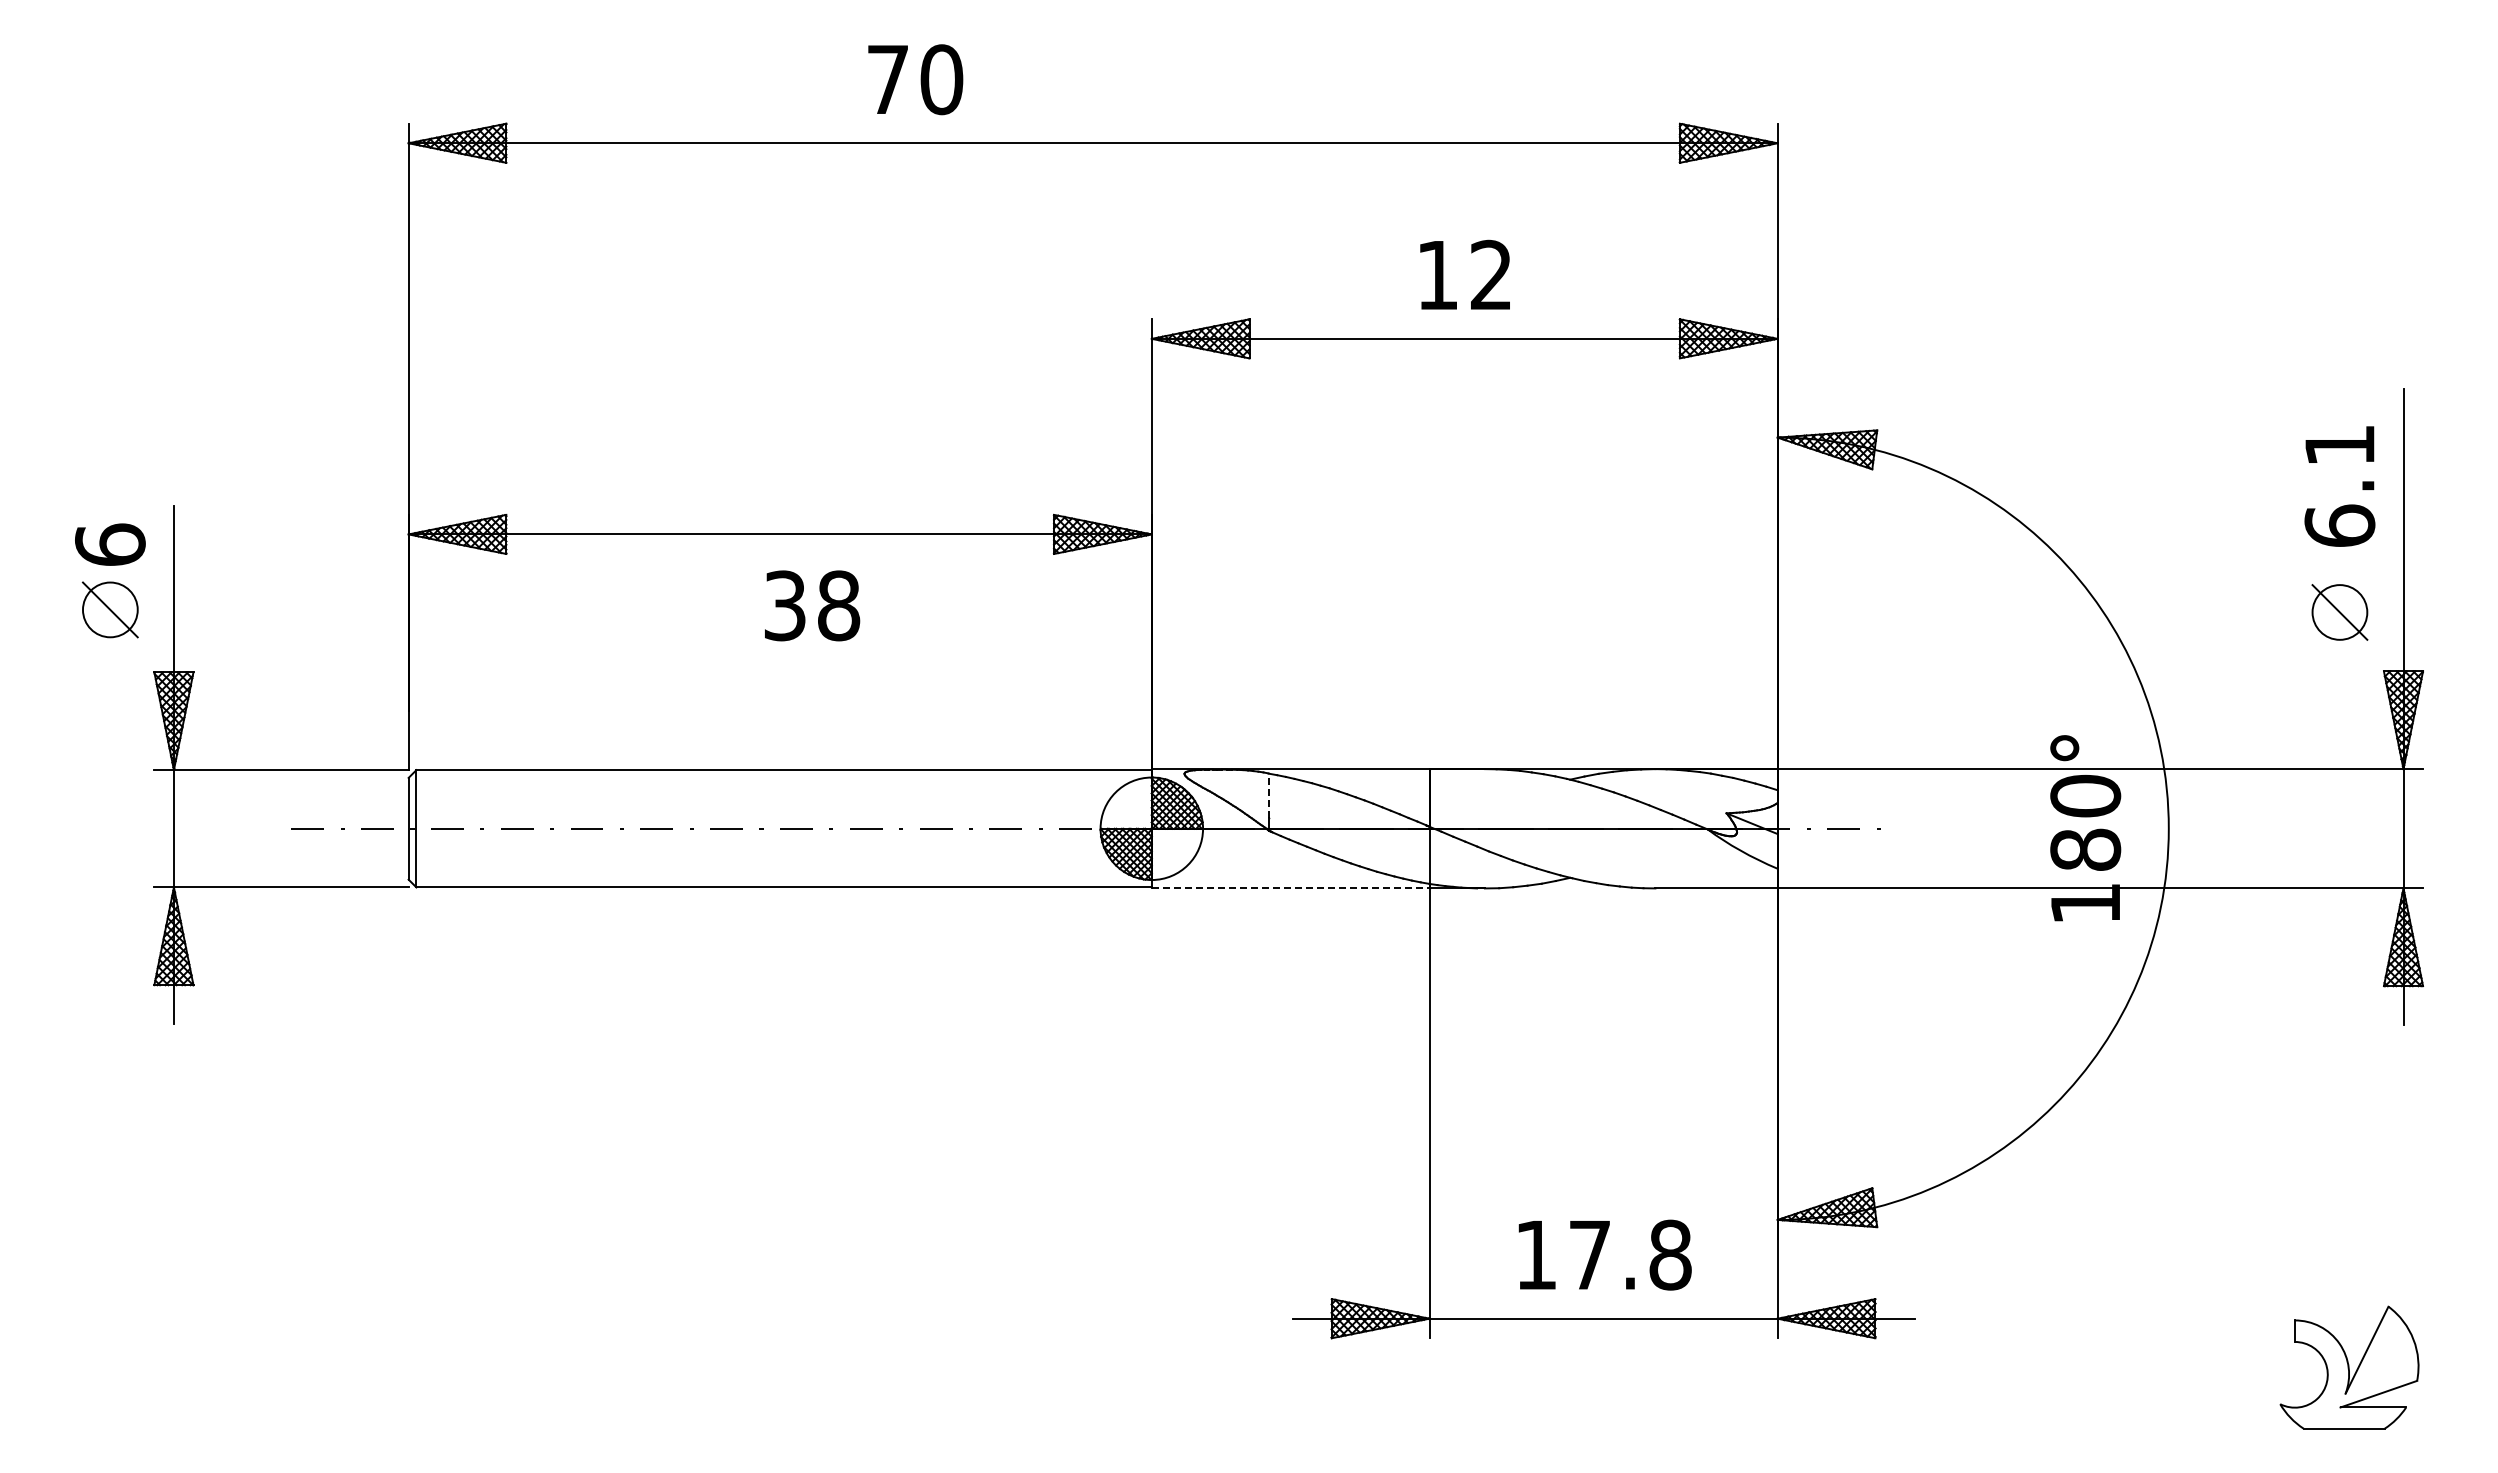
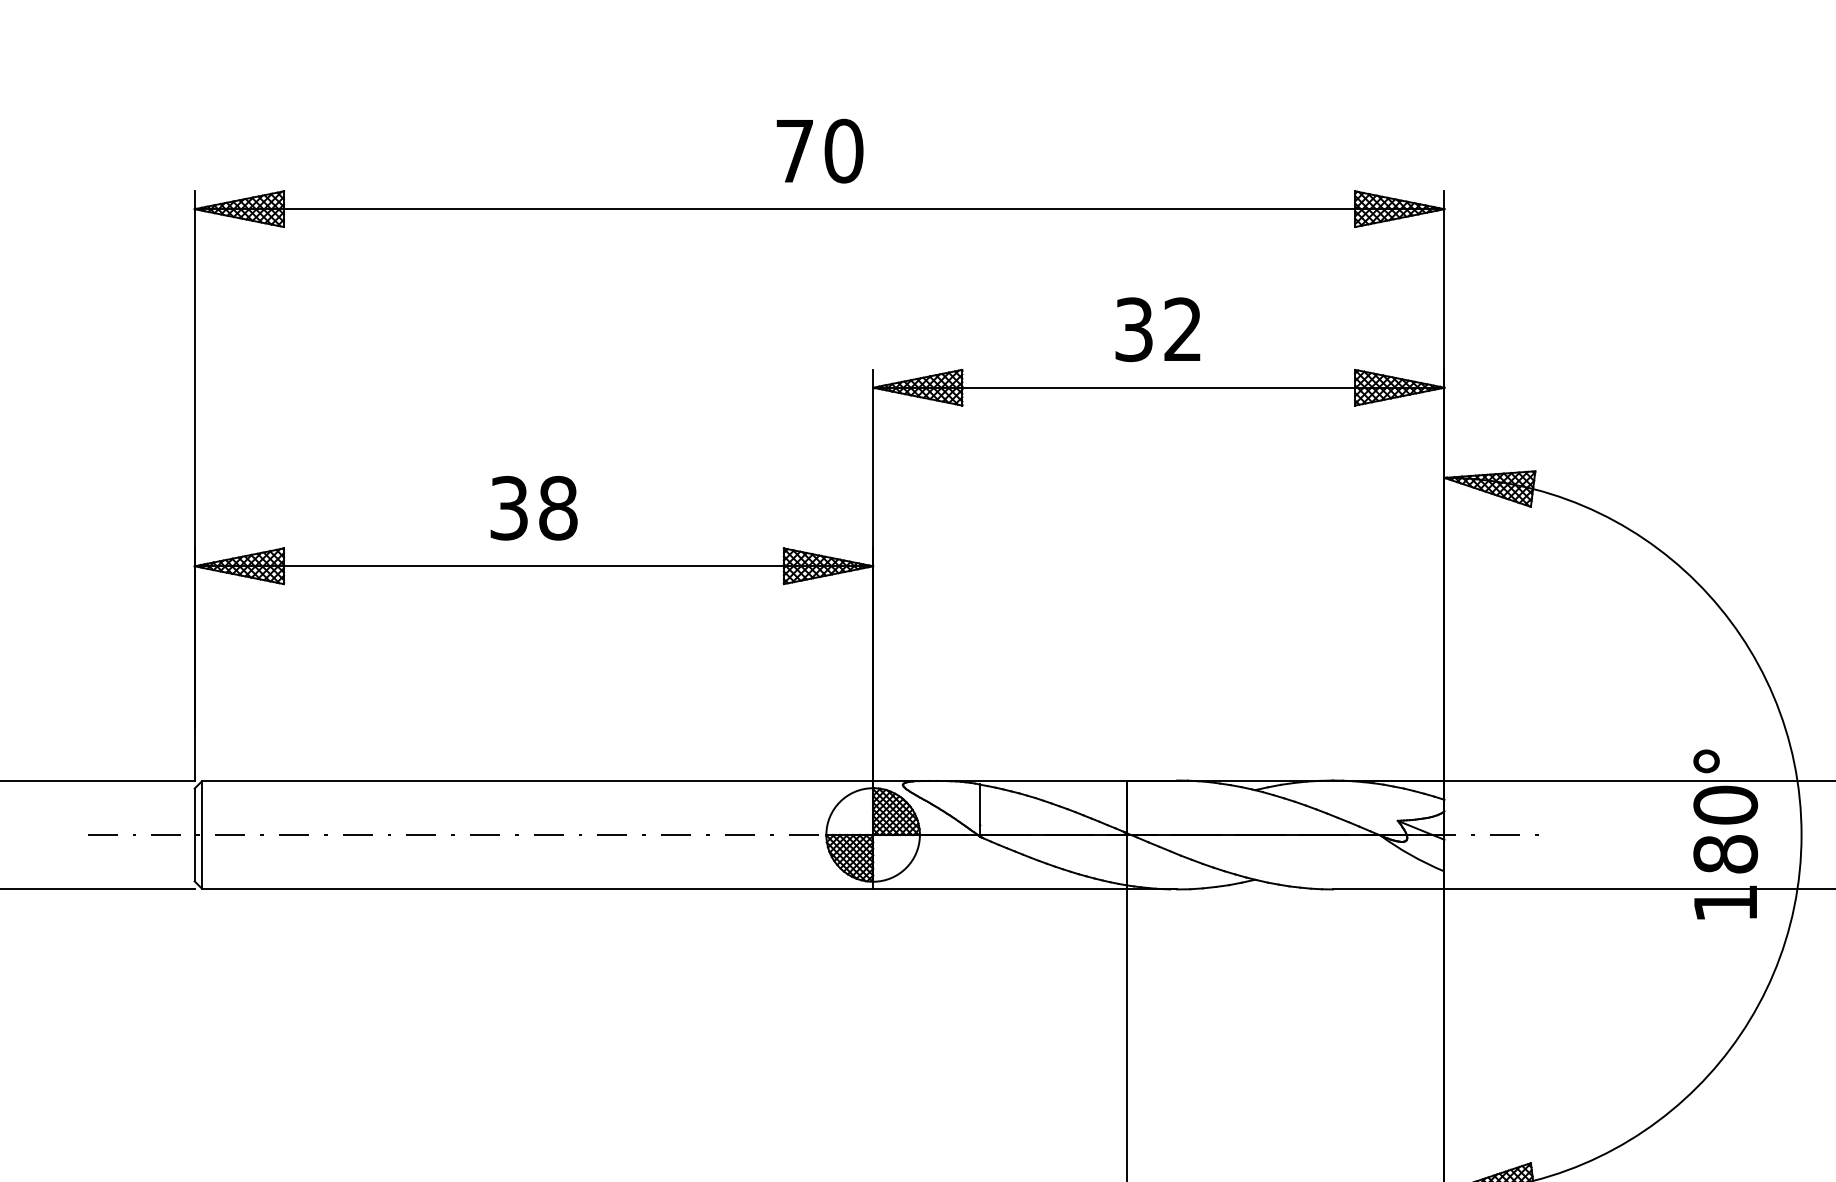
text: (915, 79) -> (819, 150), moved
text: (1437, 274) -> (1133, 328), 12 -> 32
text: (812, 605) -> (534, 507), moved
line: (1268, 795) -> (979, 804), dashed -> solid
line: (1290, 888) -> (999, 889), dashed -> solid

